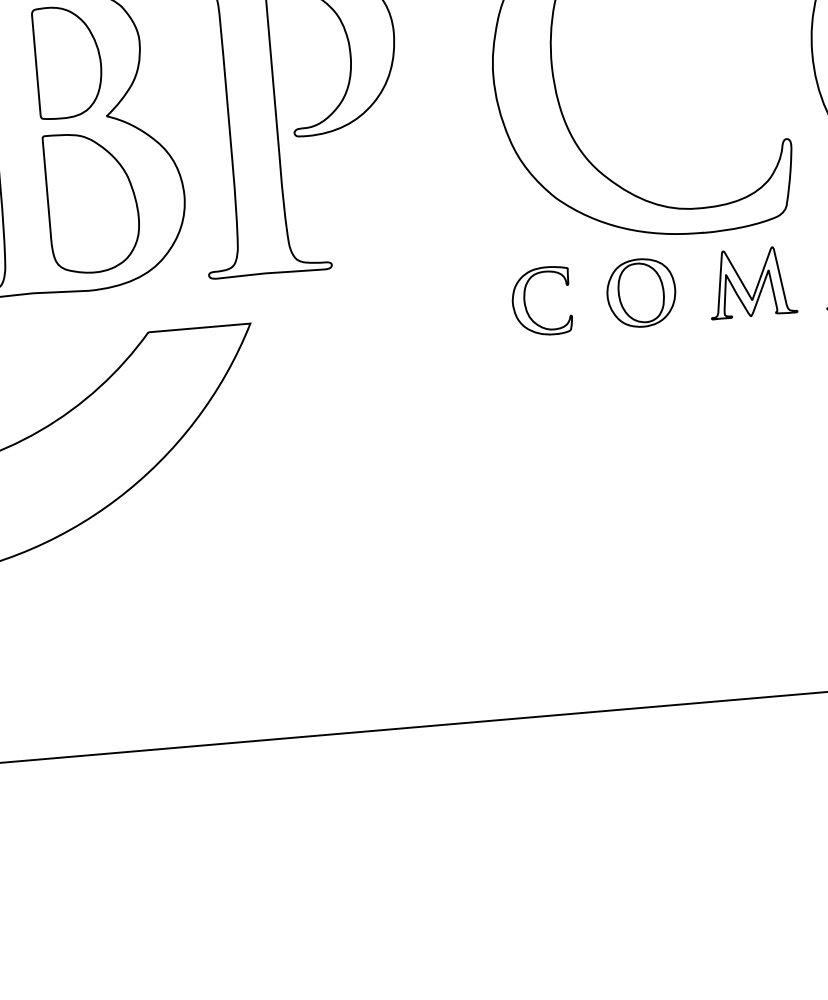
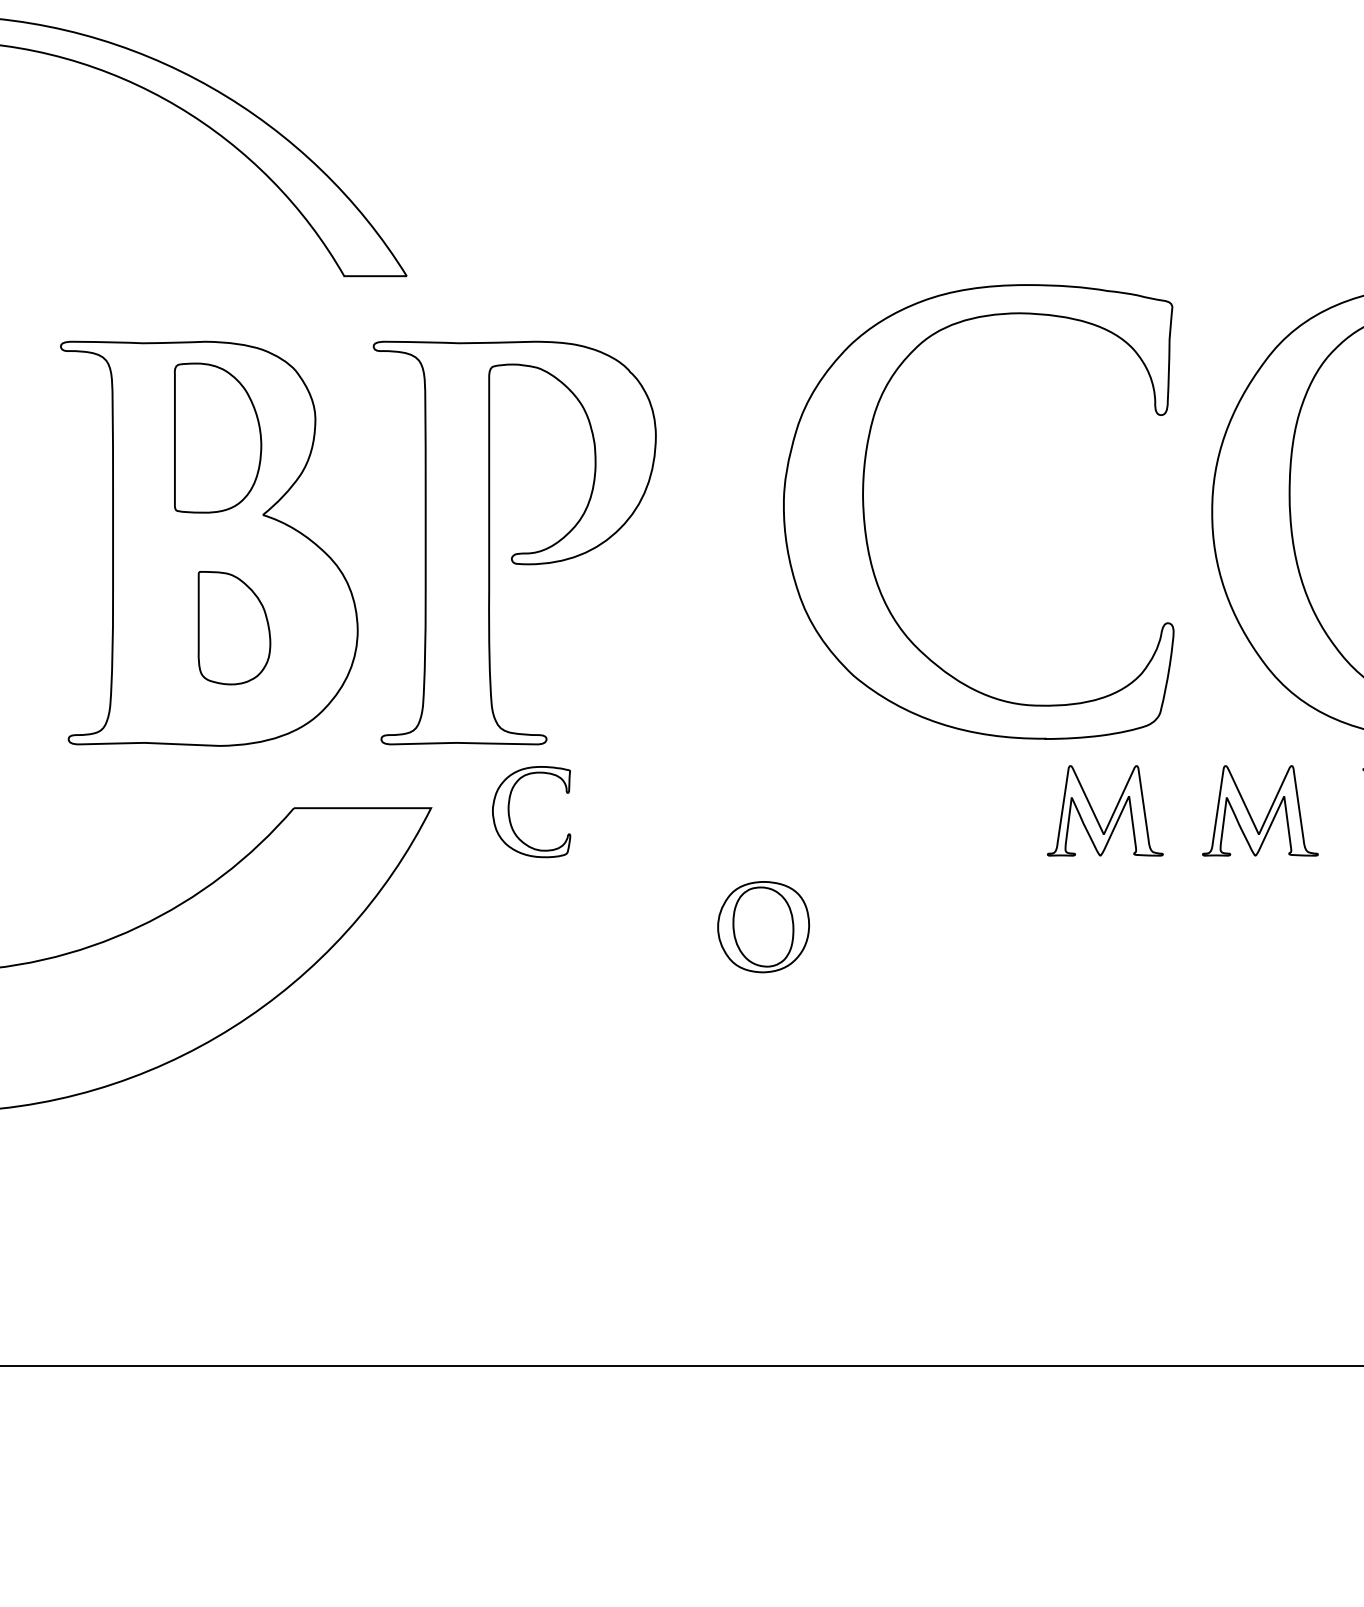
part: (92, 201) -> (234, 627), size x0.6
part: (641, 293) -> (763, 927), moved
part: (526, 306) -> (510, 816), moved

